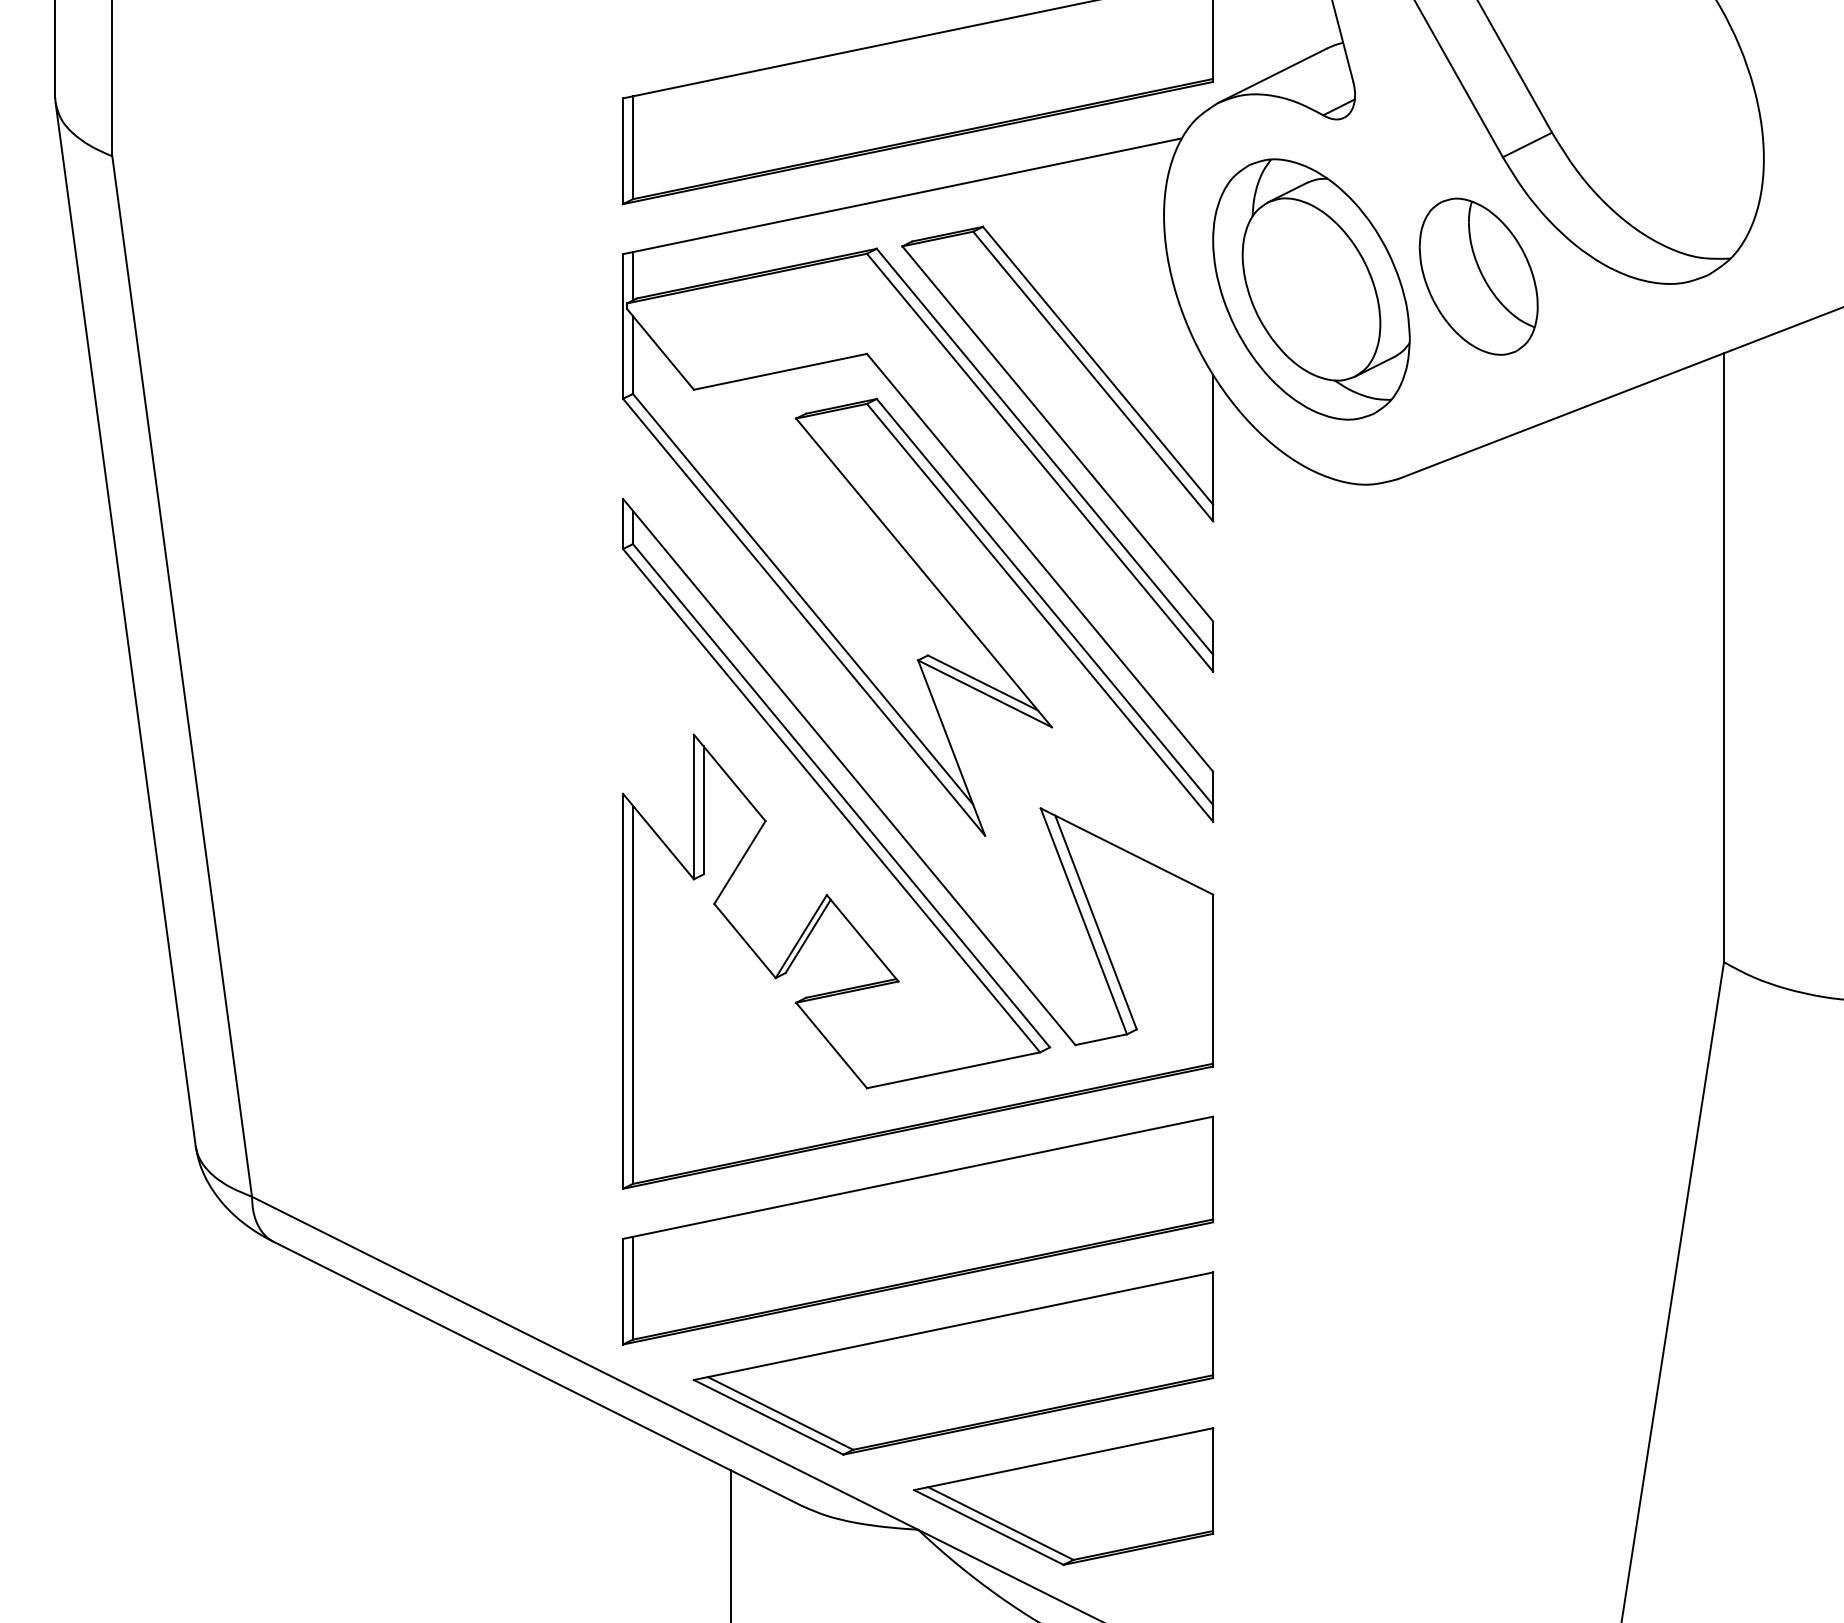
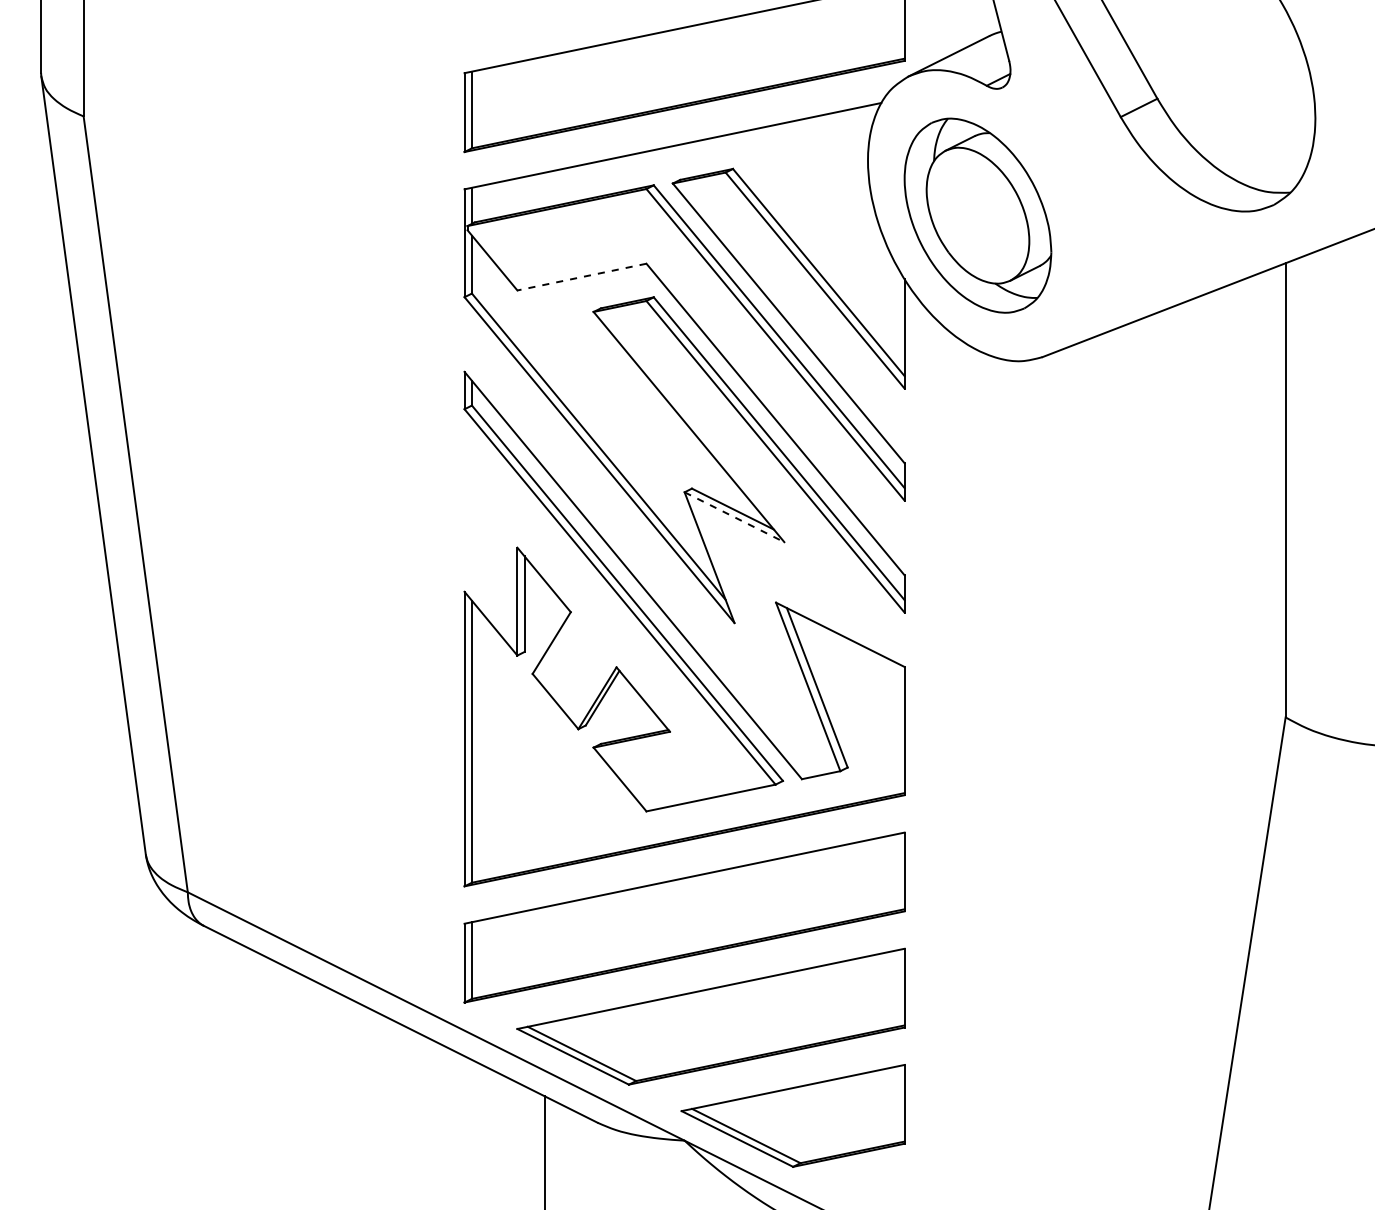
part: (1478, 276) -> (1102, 205), removed
line: (779, 371) -> (581, 276), solid -> dashed
line: (985, 693) -> (734, 516), solid -> dashed

